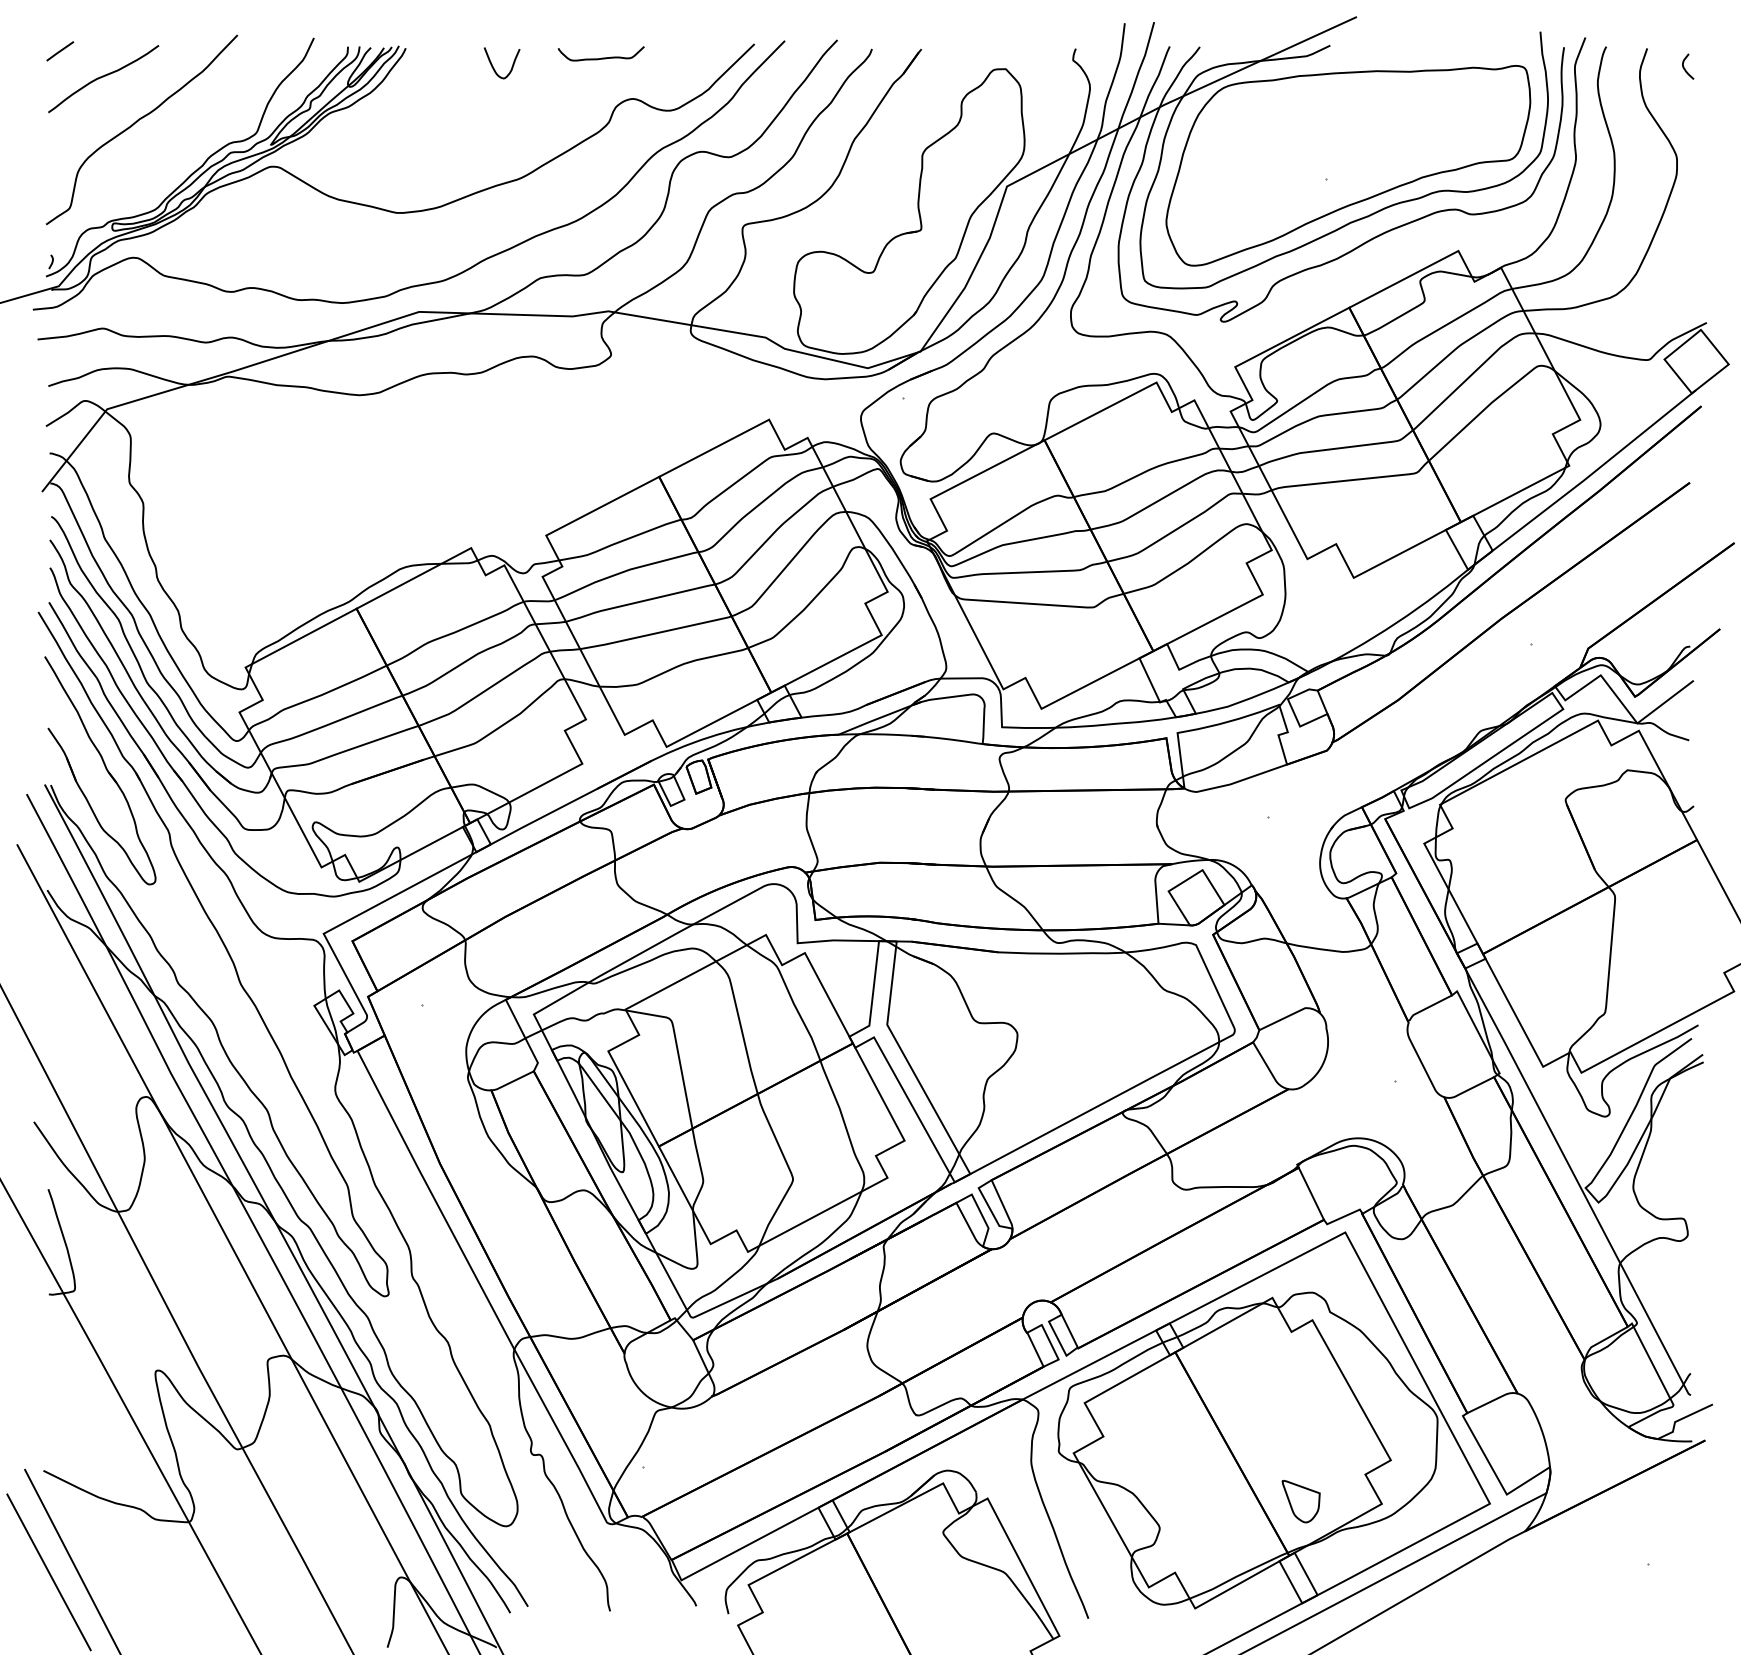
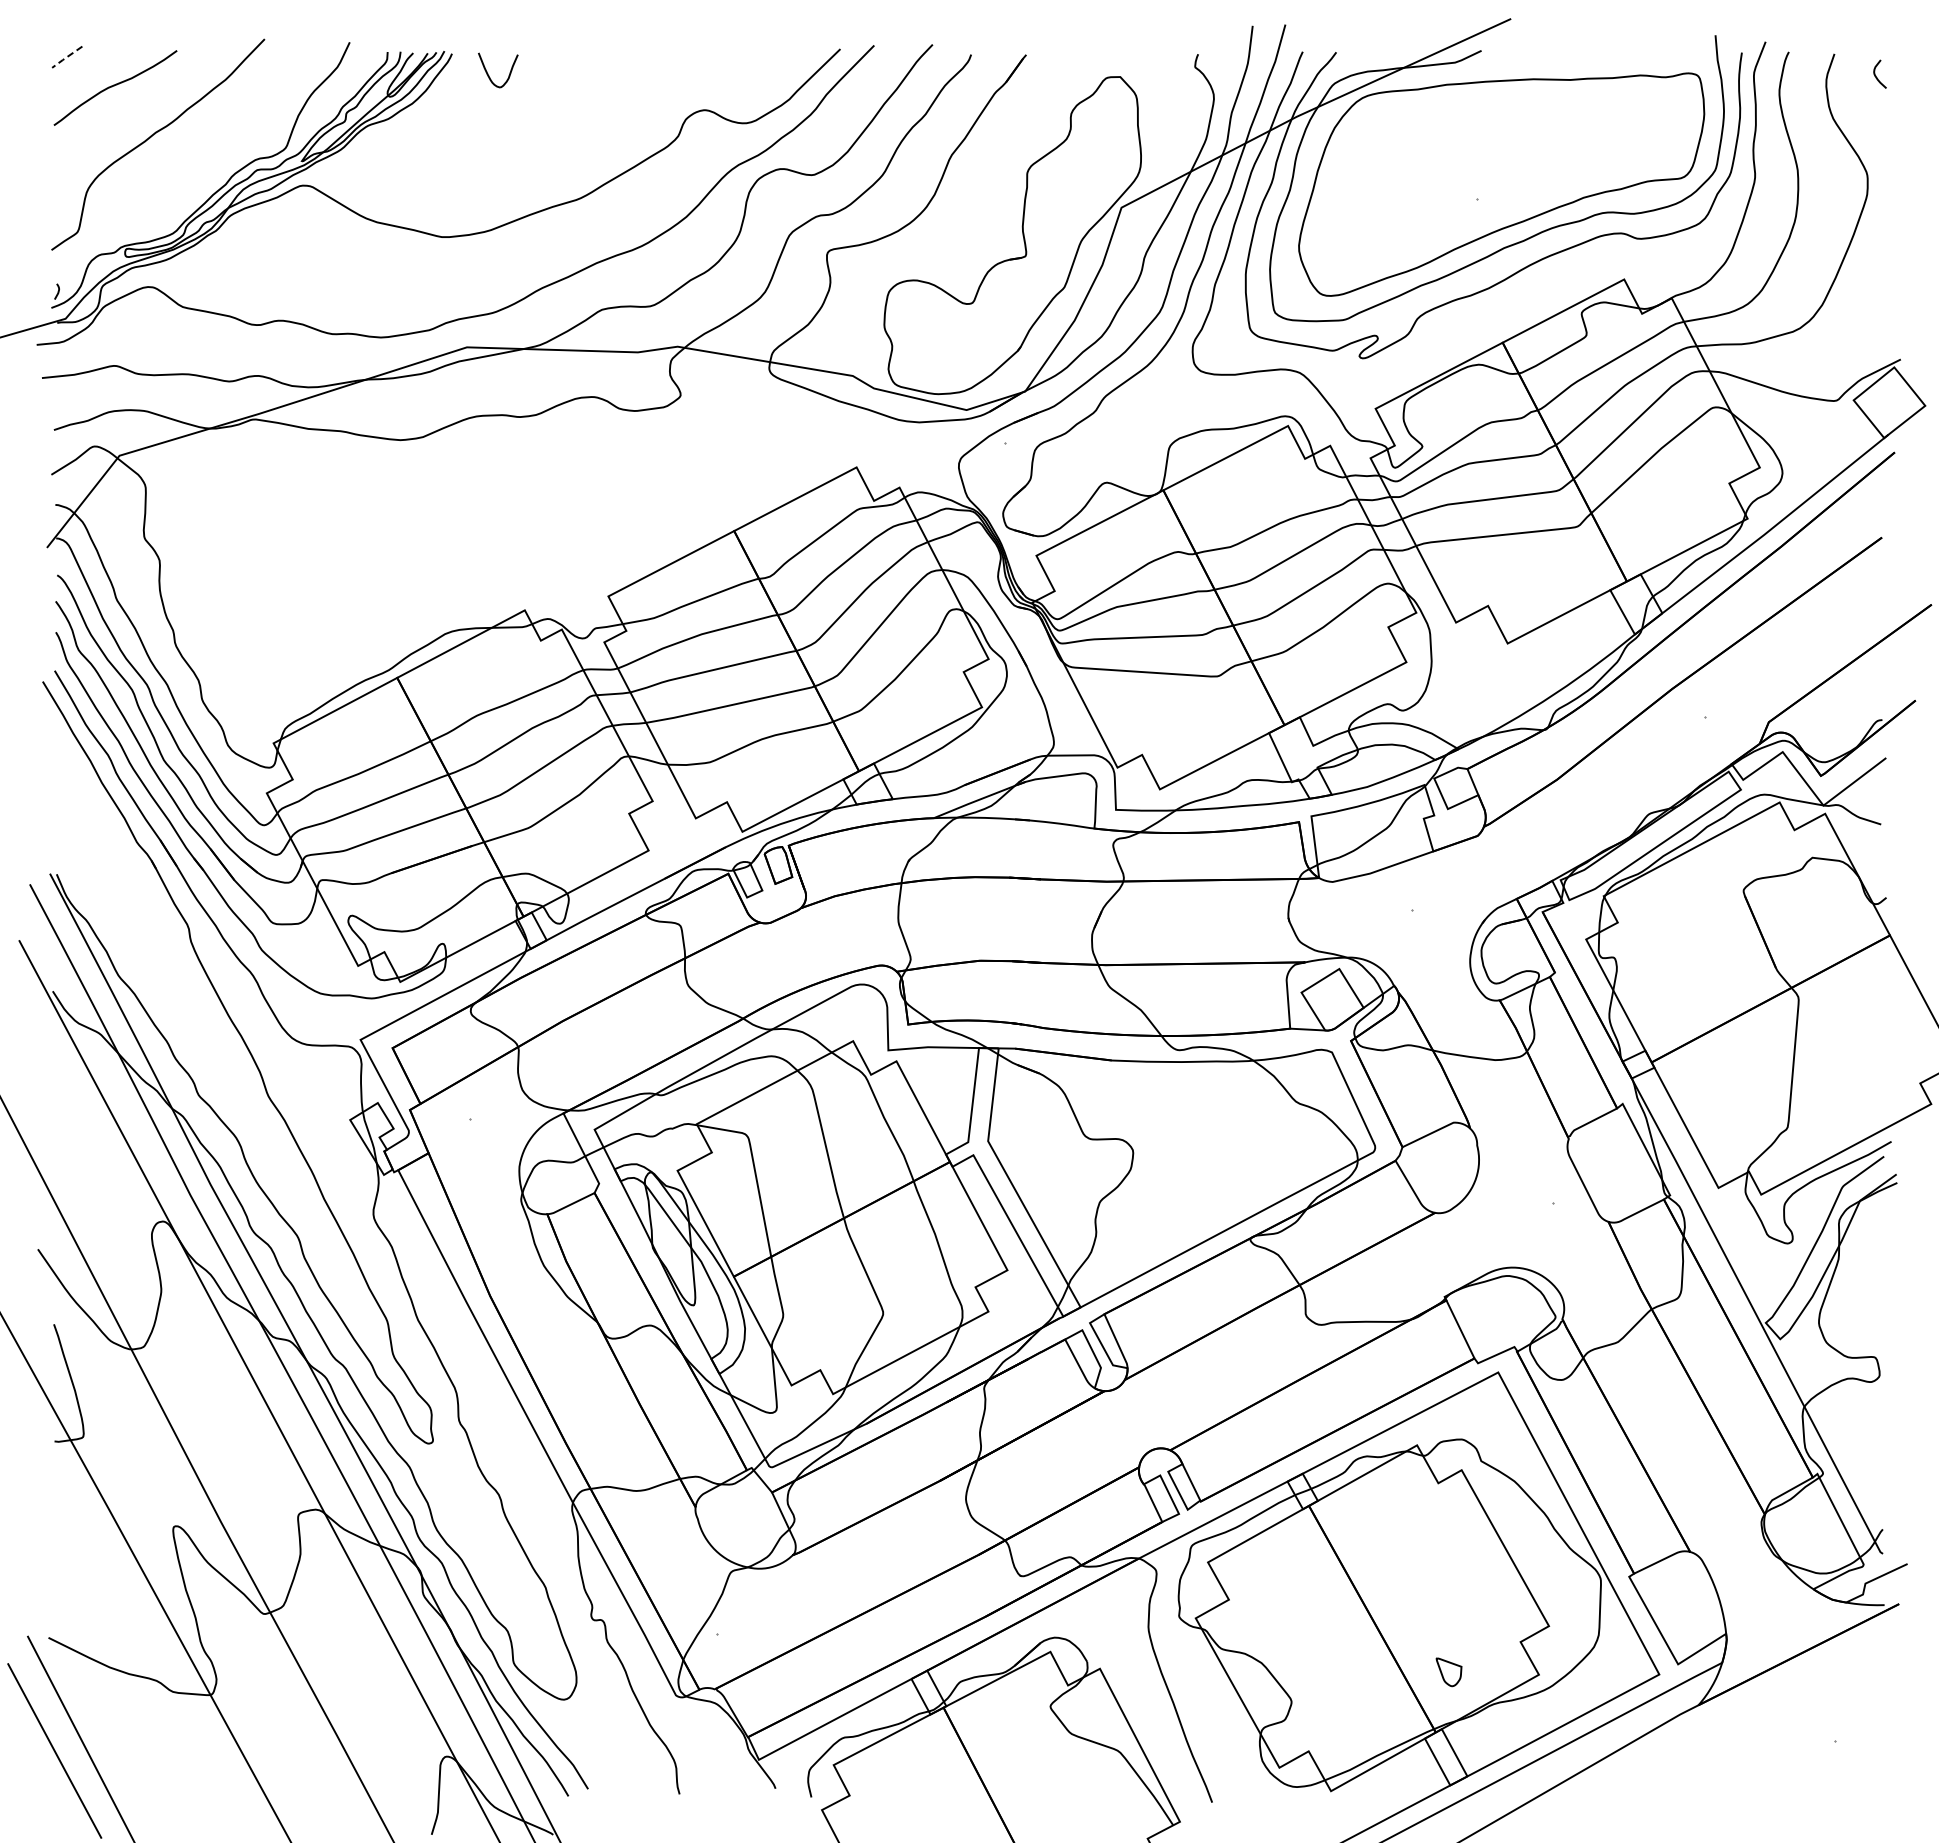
line: (59, 51) -> (66, 57), solid -> dashed
curve: (601, 57) -> (669, 64), removed
curve: (494, 67) -> (489, 75), moved
part: (105, 769) -> (117, 856), removed
part: (1300, 1501) -> (1448, 1672), size x0.6

